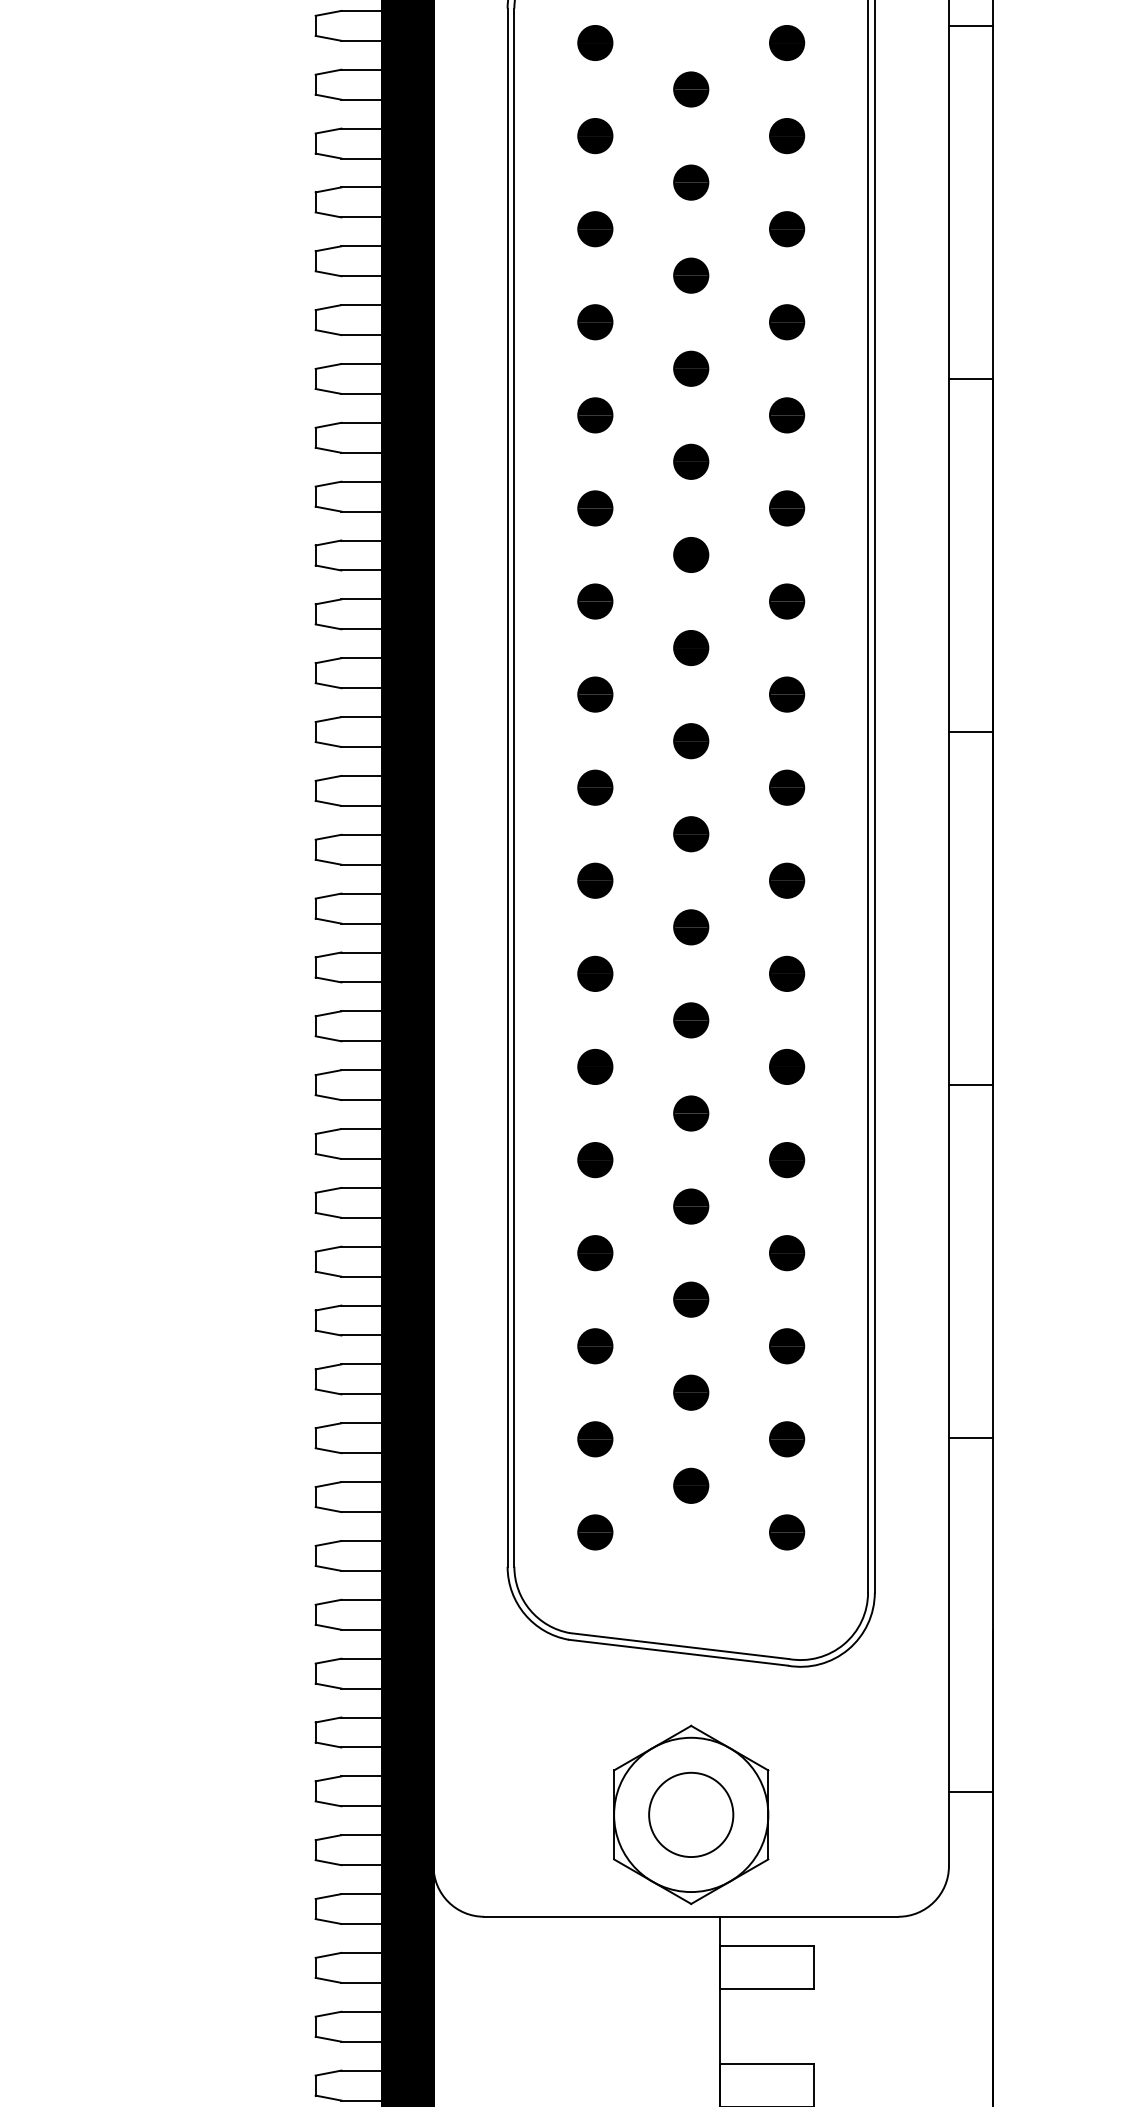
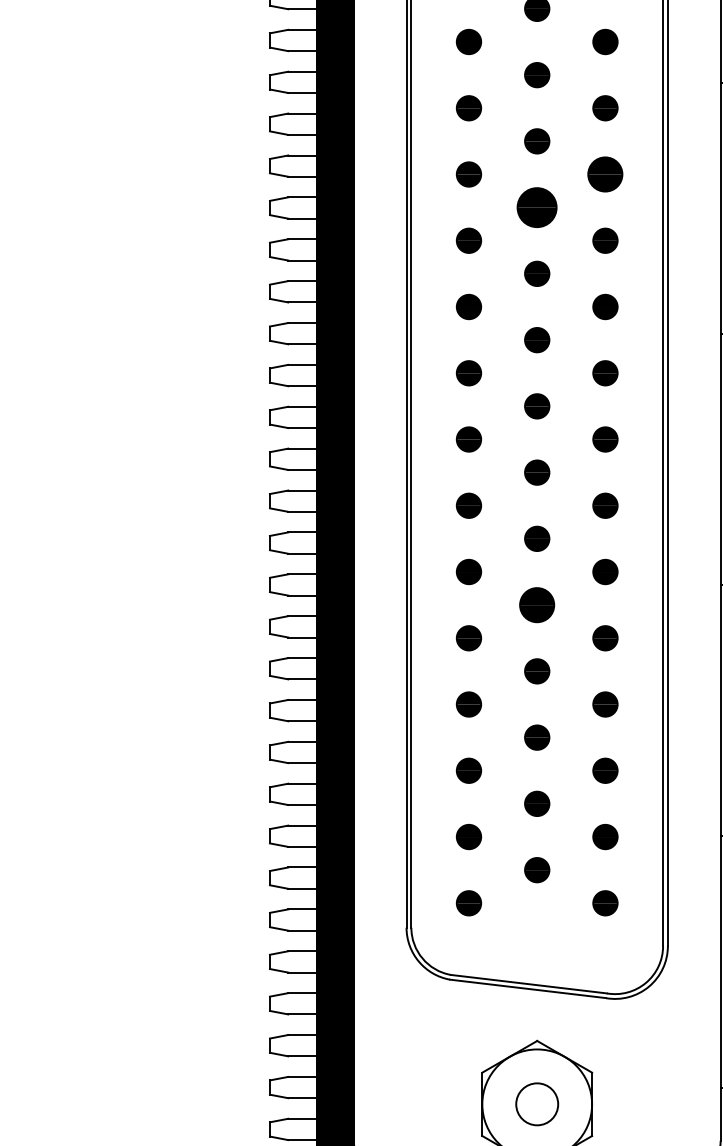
part: (787, 508) -> (605, 174), size x1.4
part: (691, 554) -> (537, 207), size x1.6
part: (691, 1113) -> (537, 605), size x1.4
circle: (691, 1814) -> (537, 1104), size x0.7

